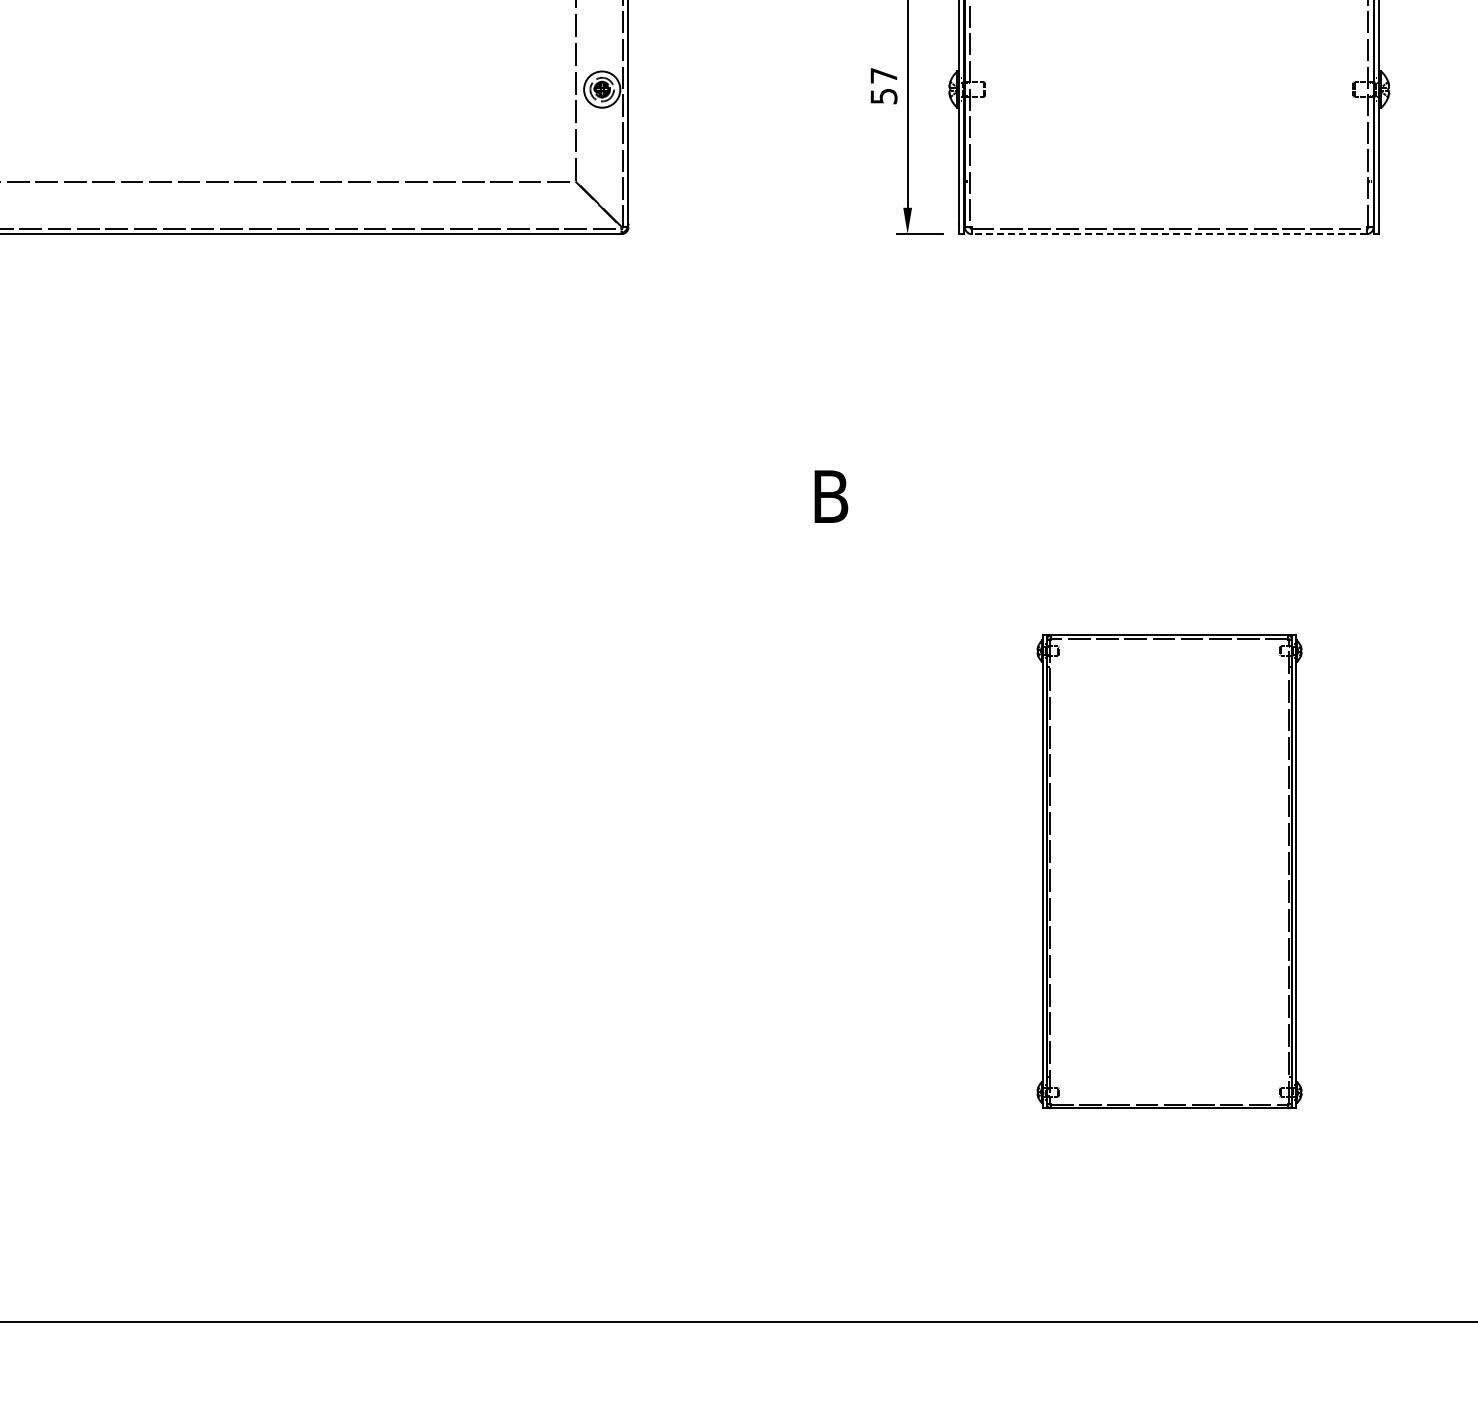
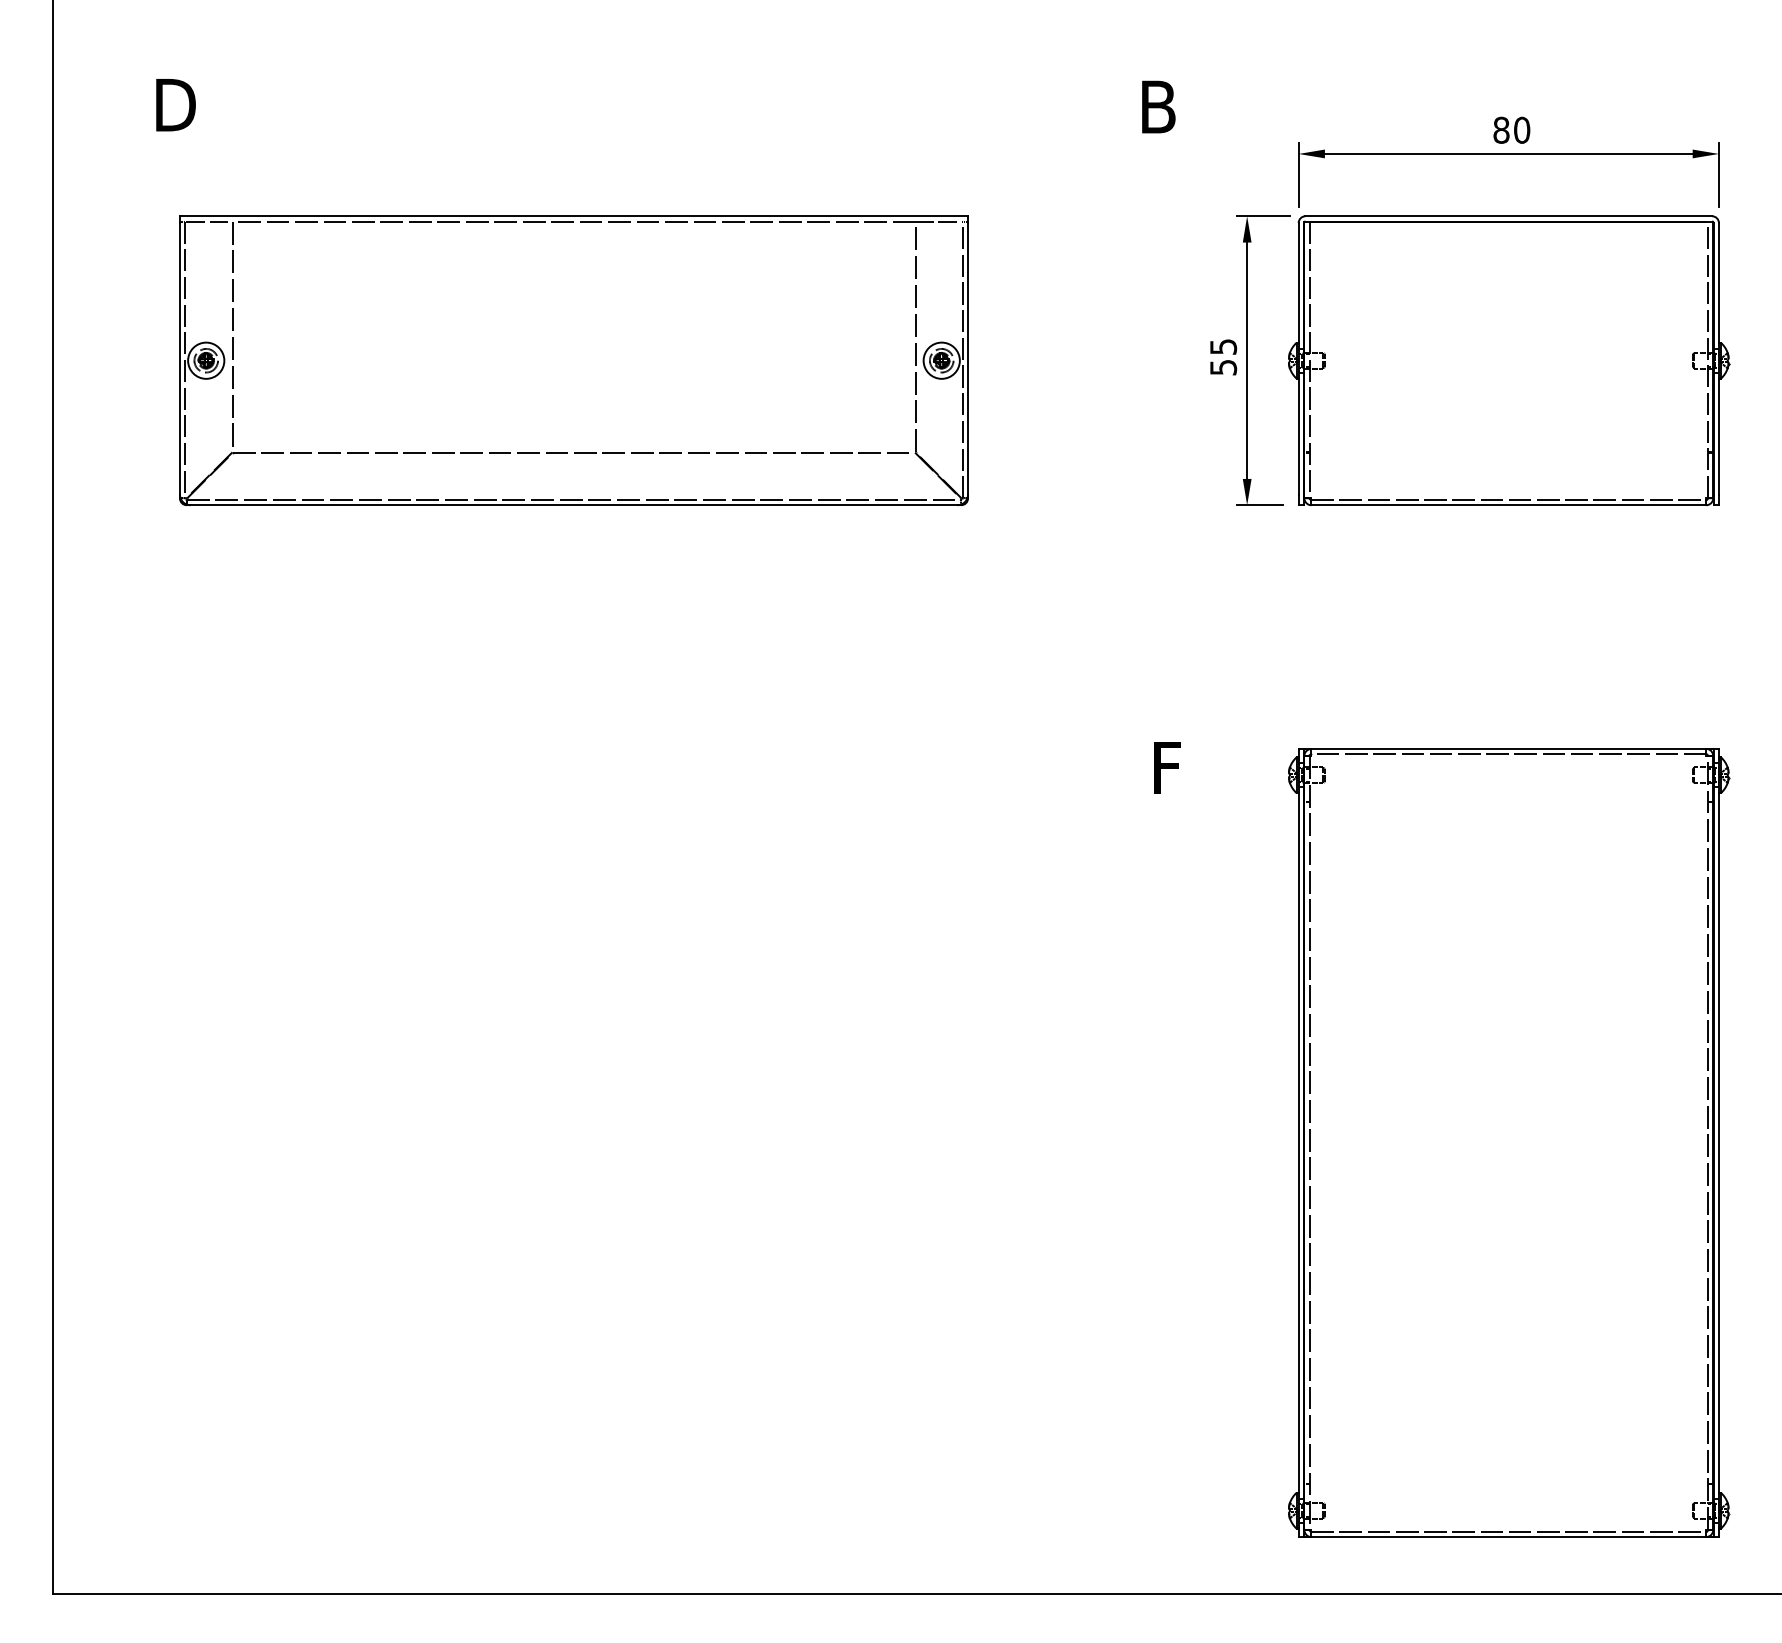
text: (883, 75) -> (1223, 346), 57 -> 55
line: (1168, 234) -> (1508, 505), dashed -> solid
text: (830, 496) -> (1170, 767), B -> F
part: (1169, 871) -> (1509, 1142), size x1.67

